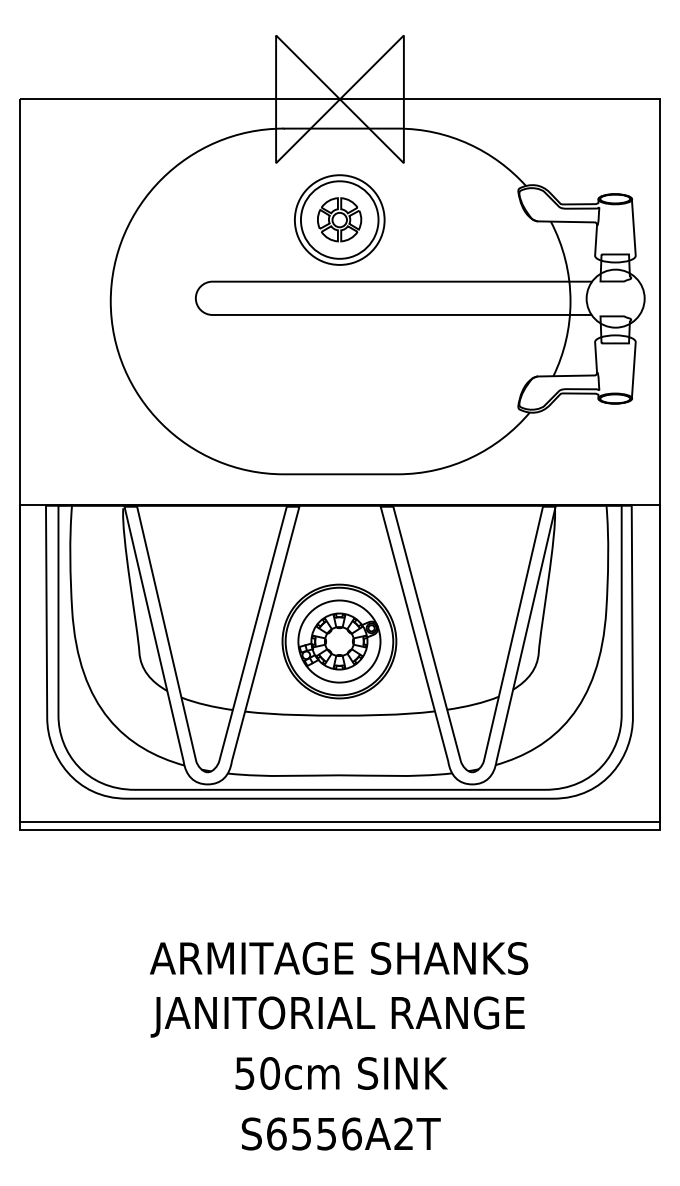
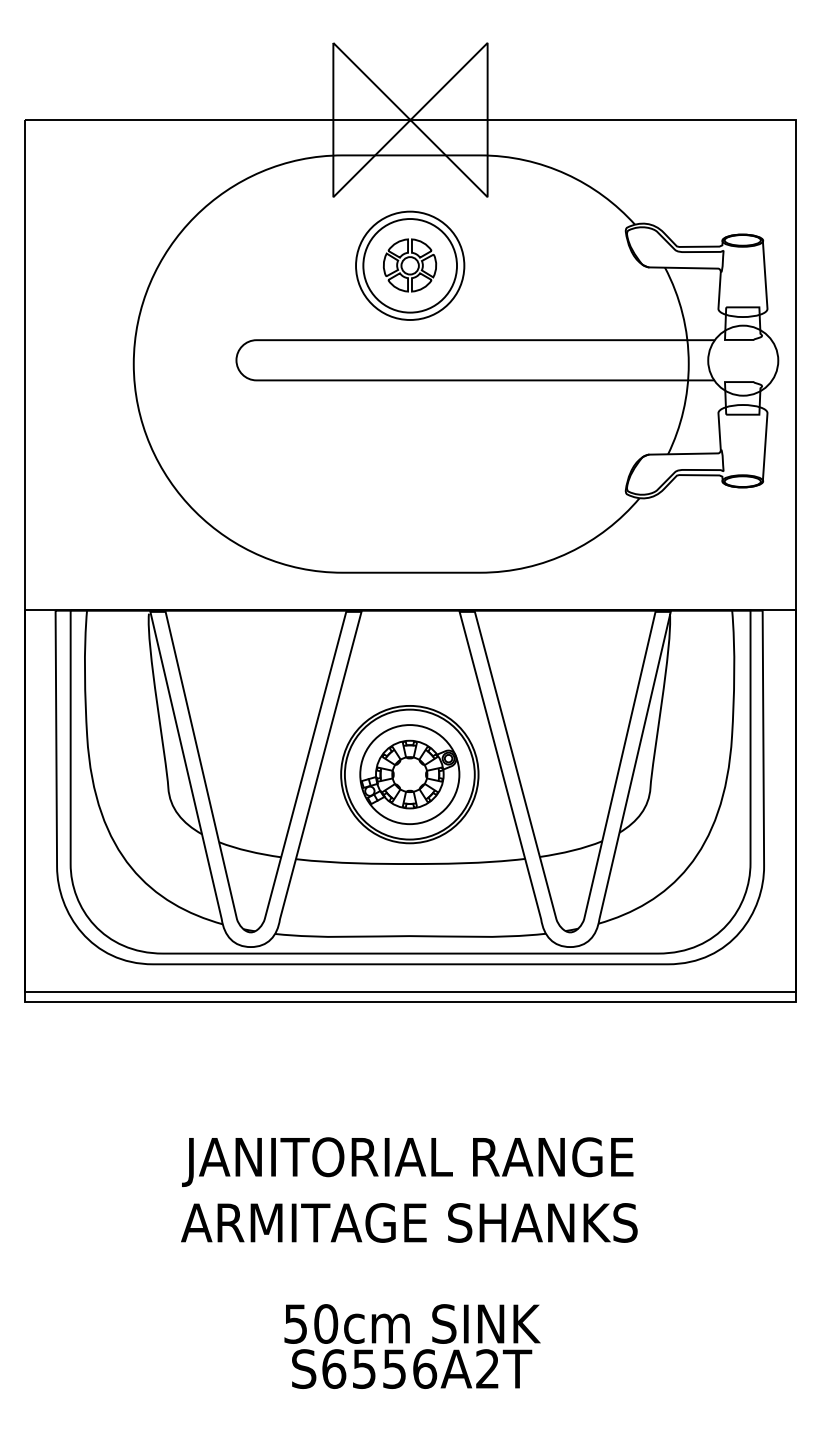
text: (339, 962) -> (409, 1161), ARMITAGE SHANKS -> JANITORIAL RANGE
text: (339, 1016) -> (409, 1227), JANITORIAL RANGE -> ARMITAGE SHANKS
text: (341, 1073) -> (412, 1323), moved

